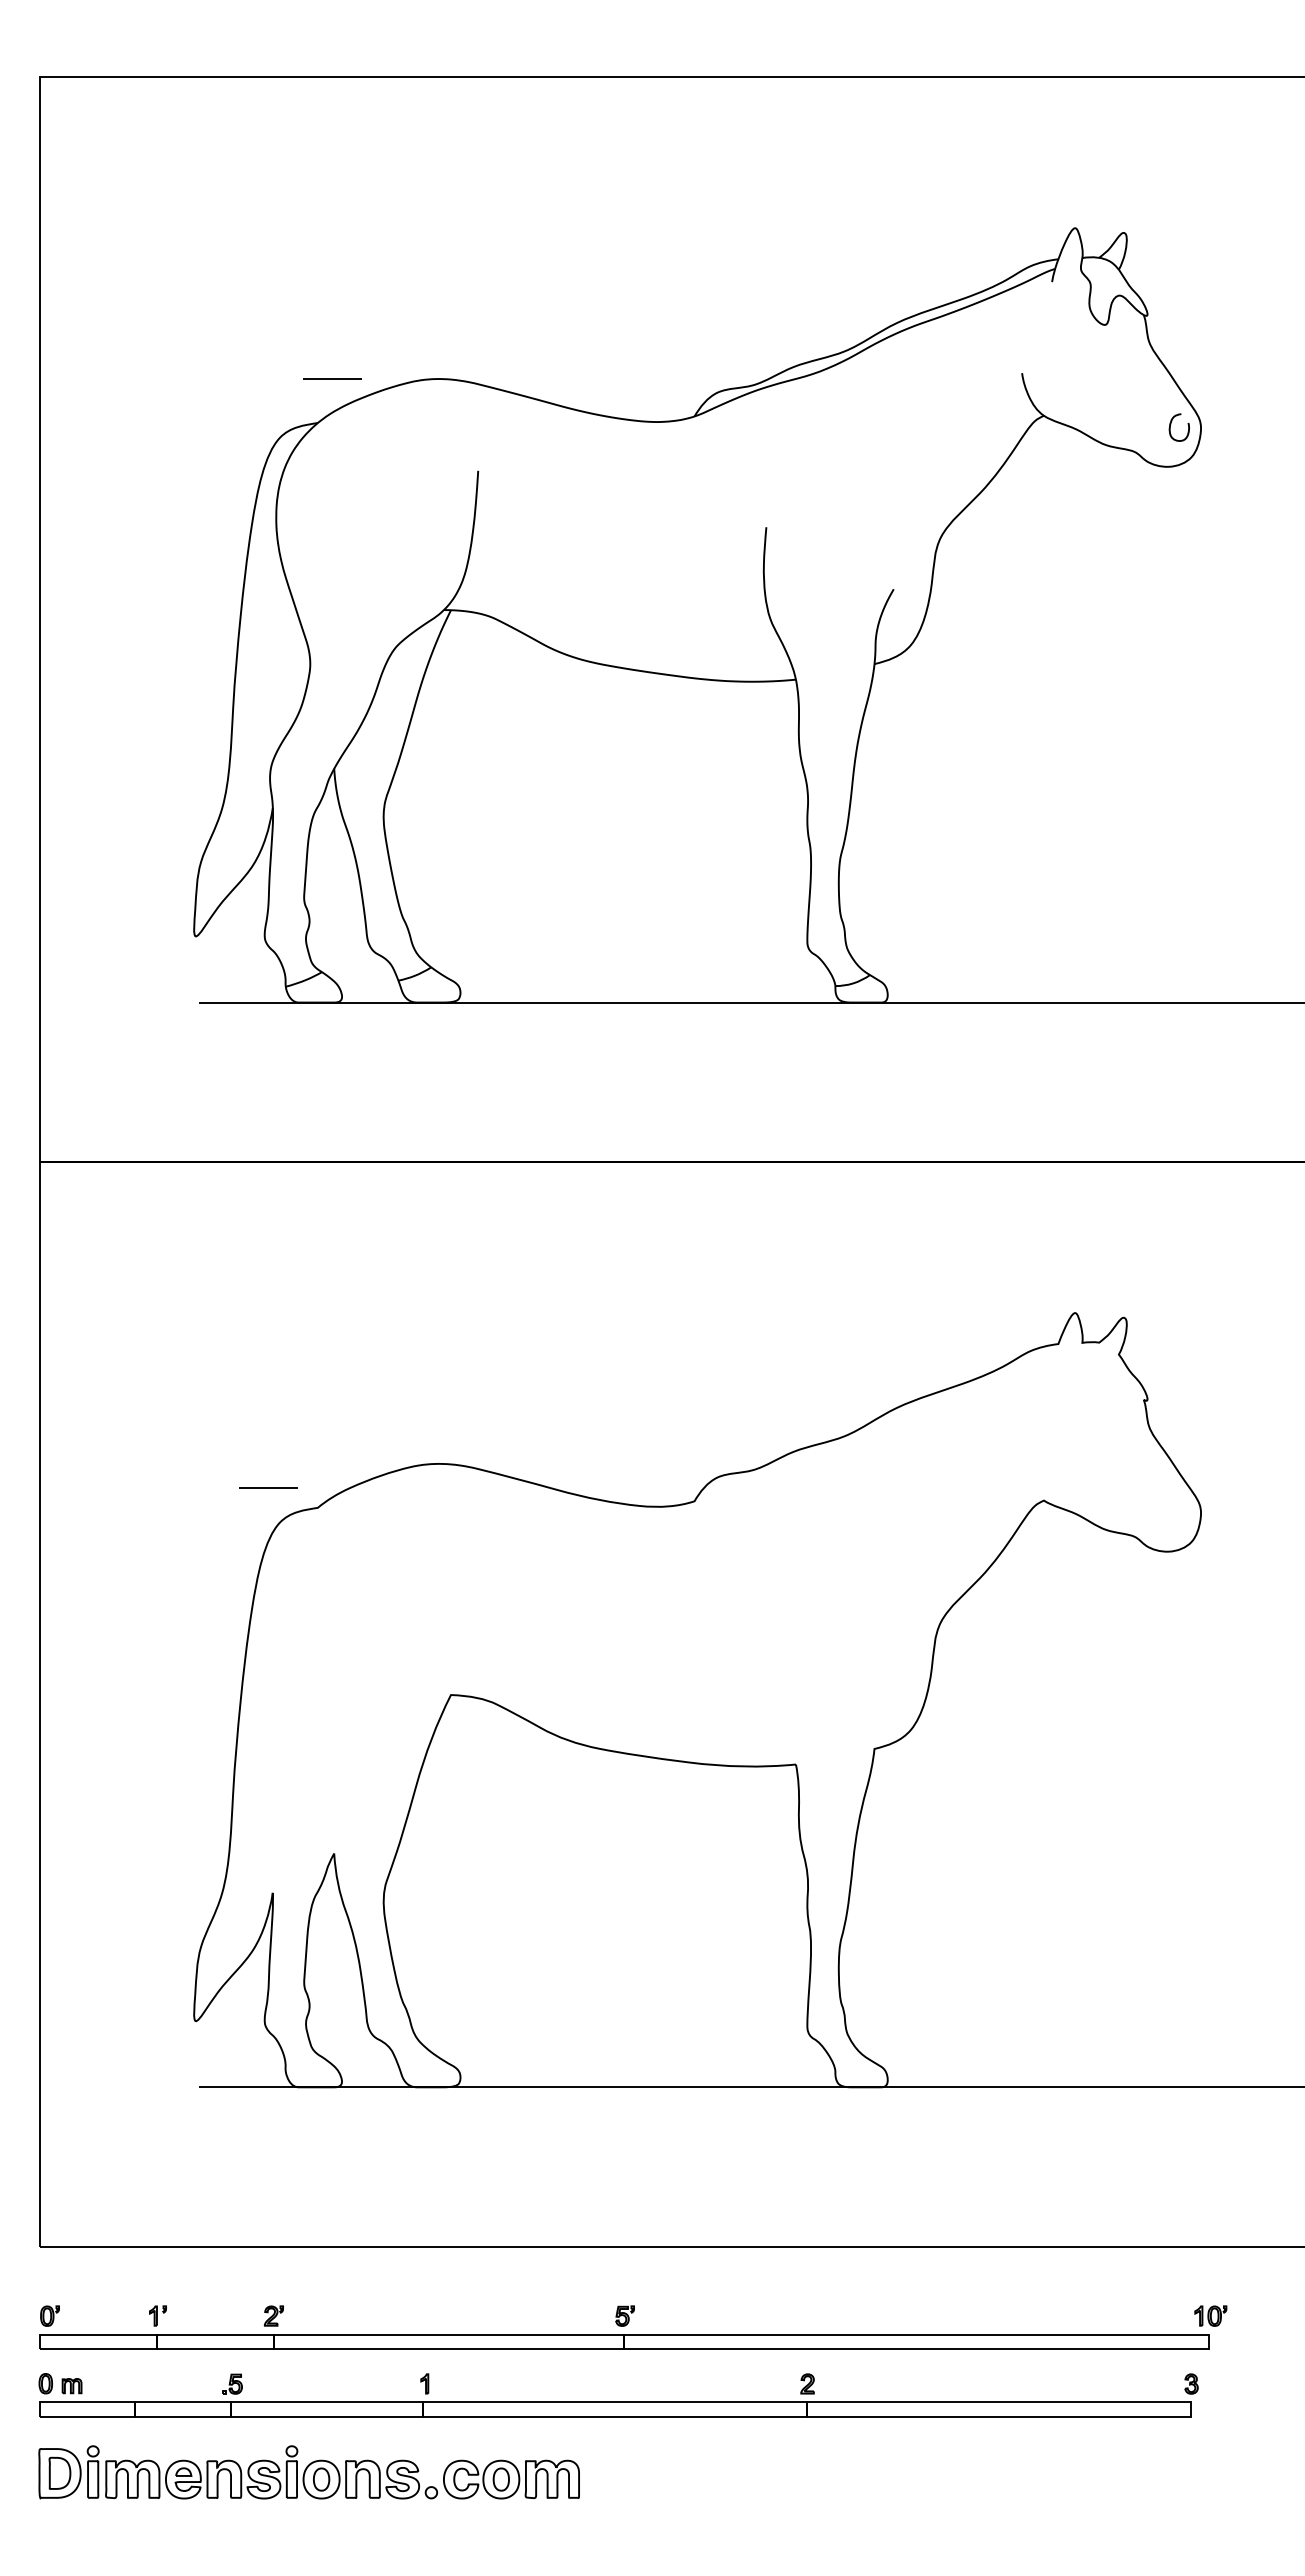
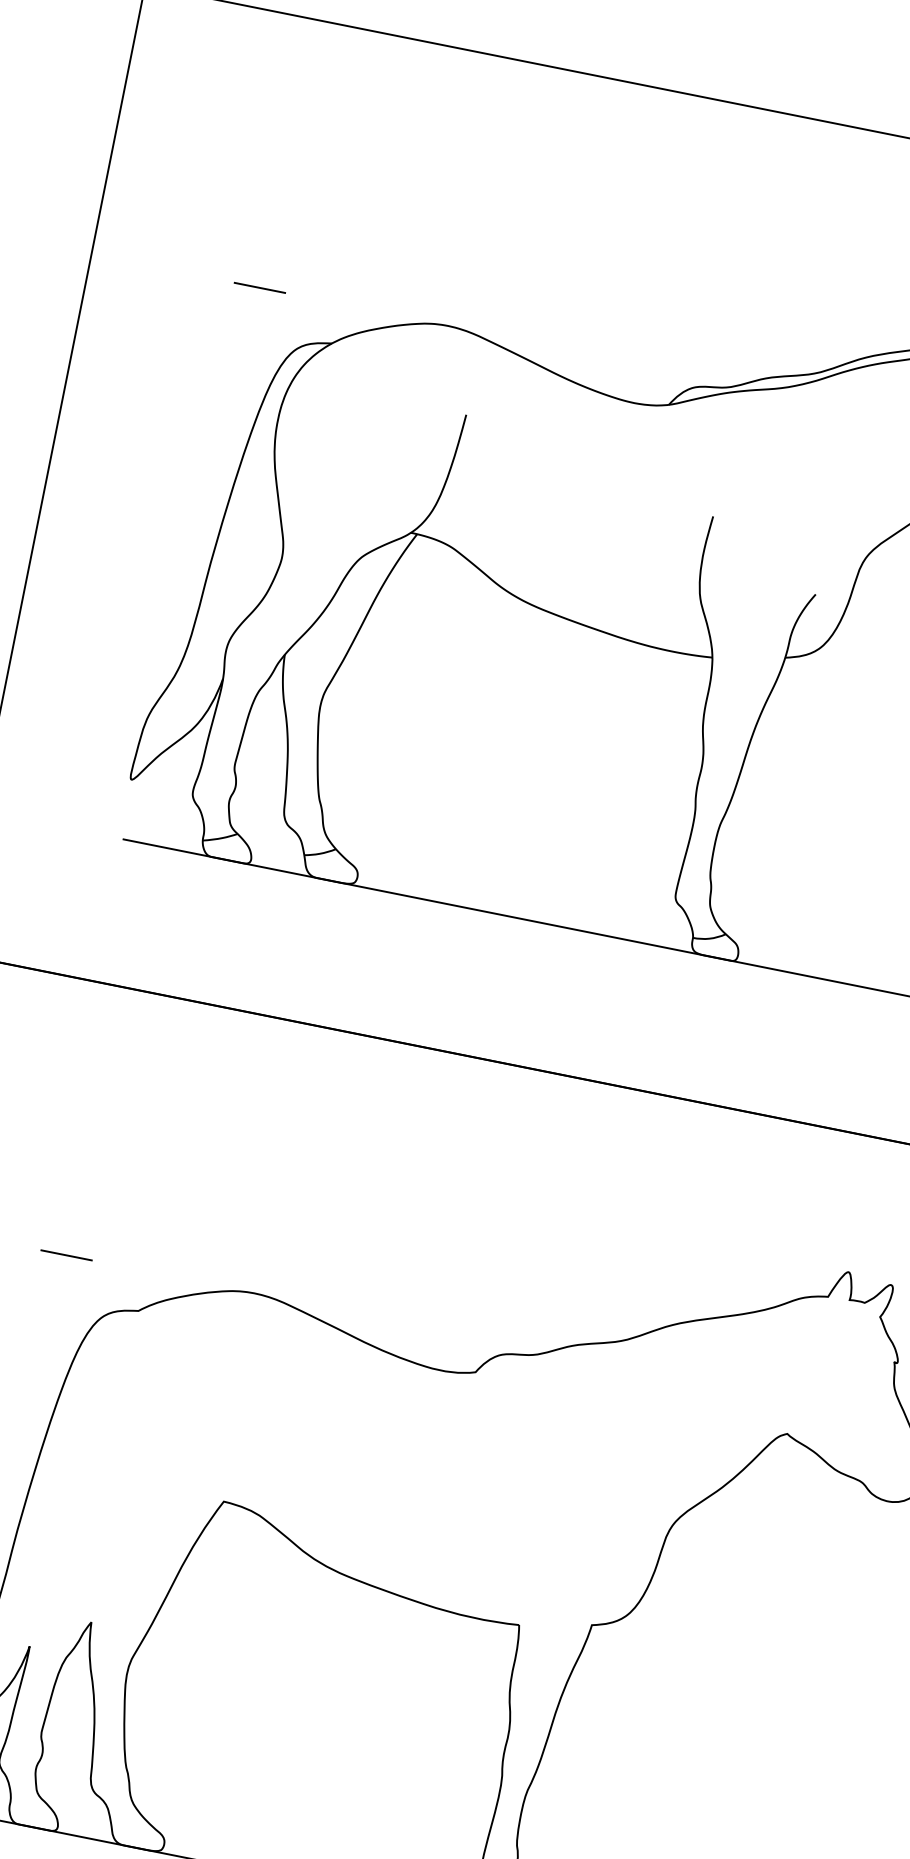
line: (332, 378) -> (260, 287), moved
line: (268, 1487) -> (66, 1254), moved

